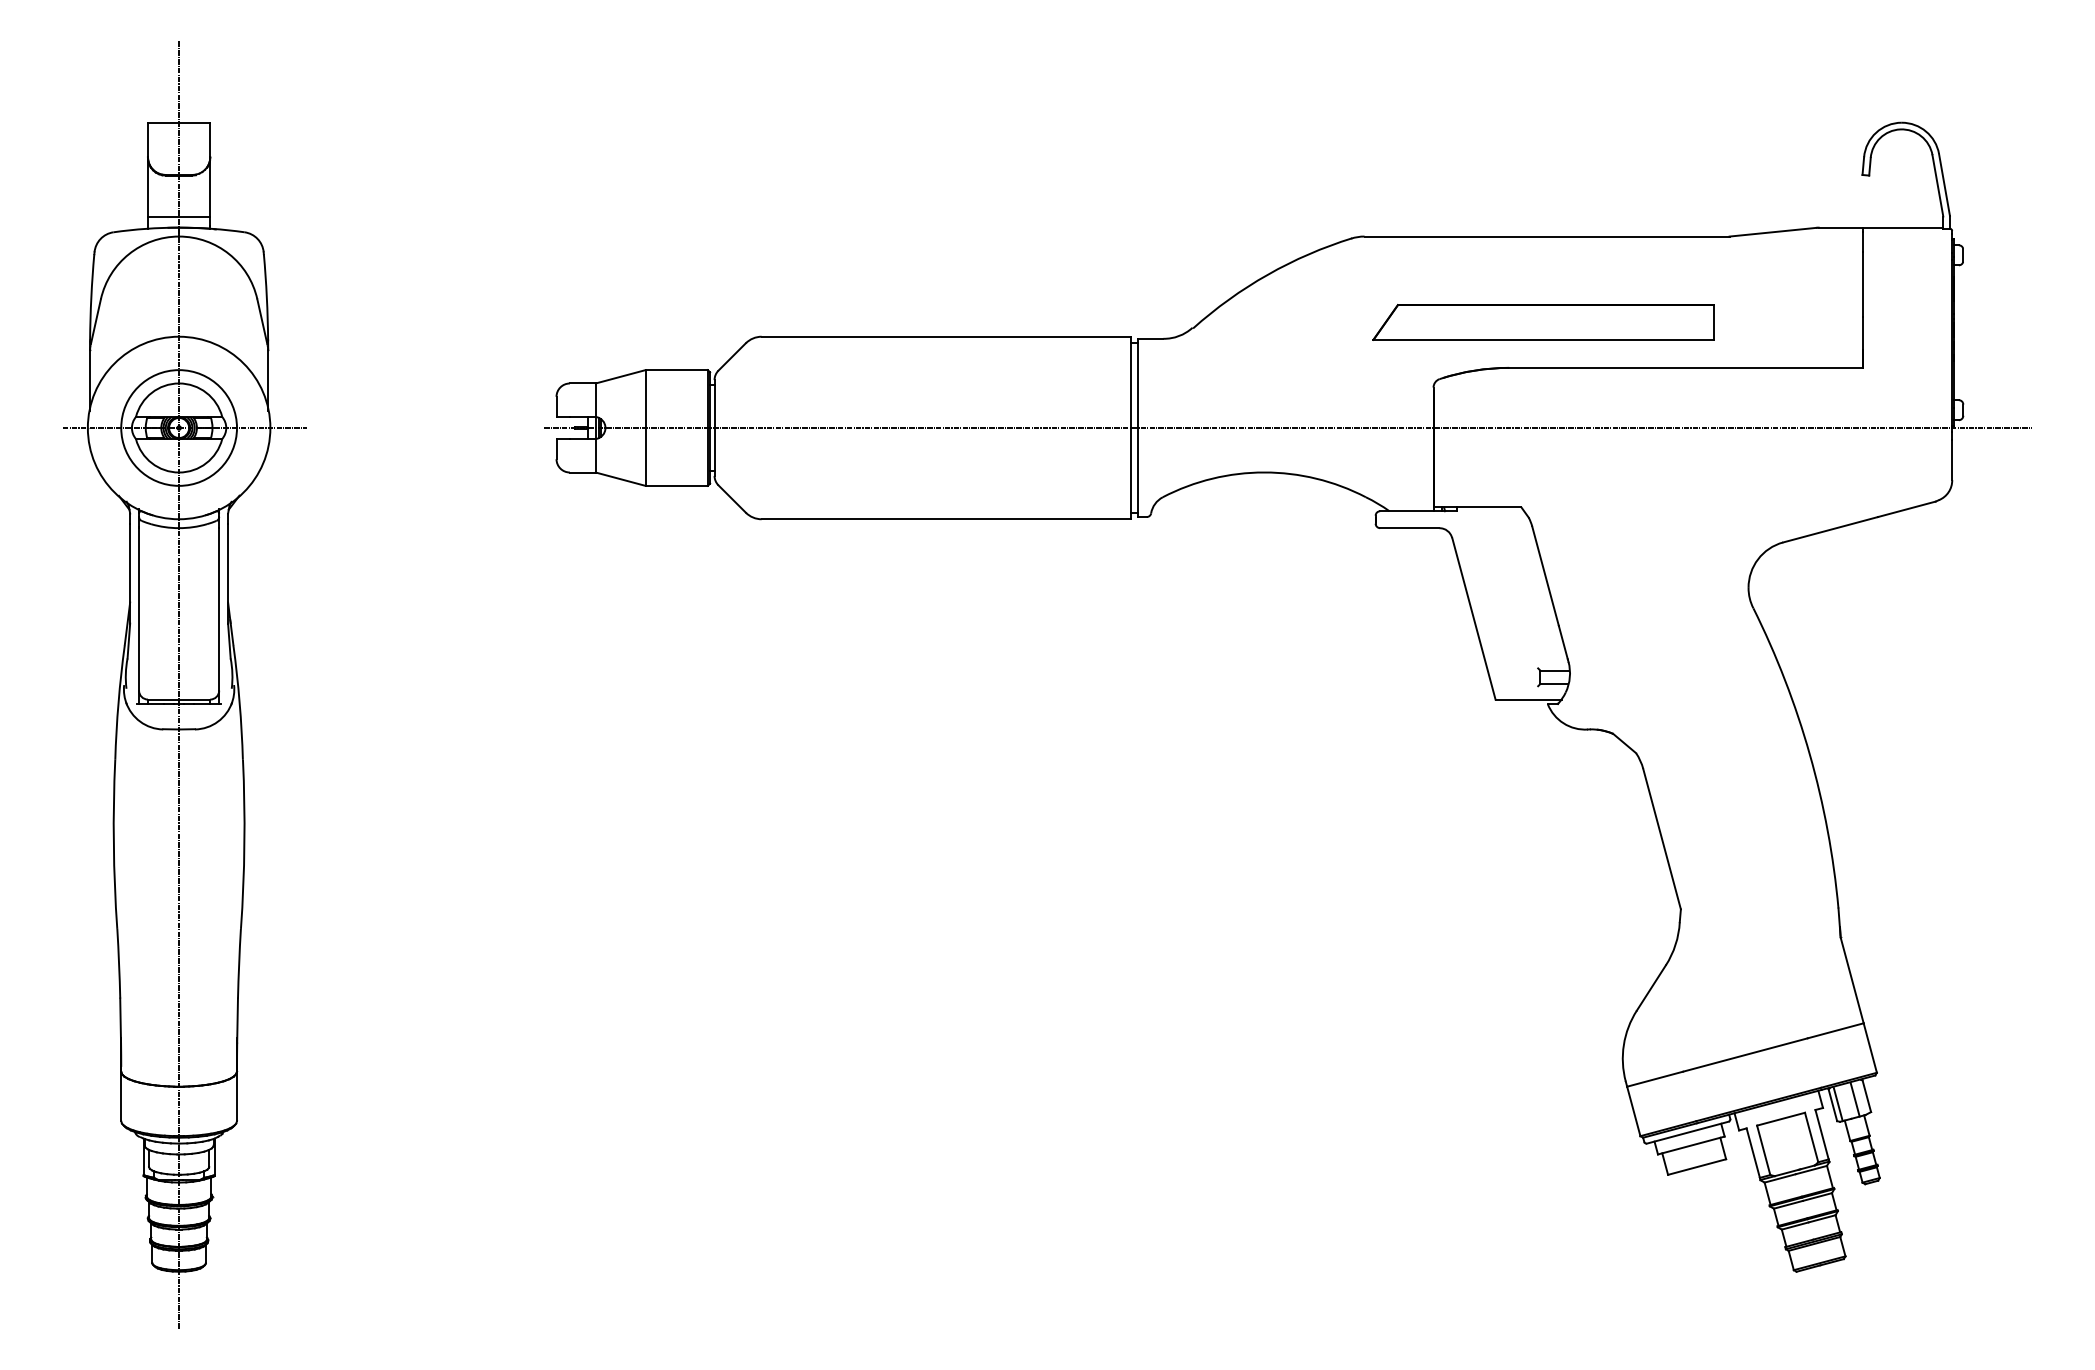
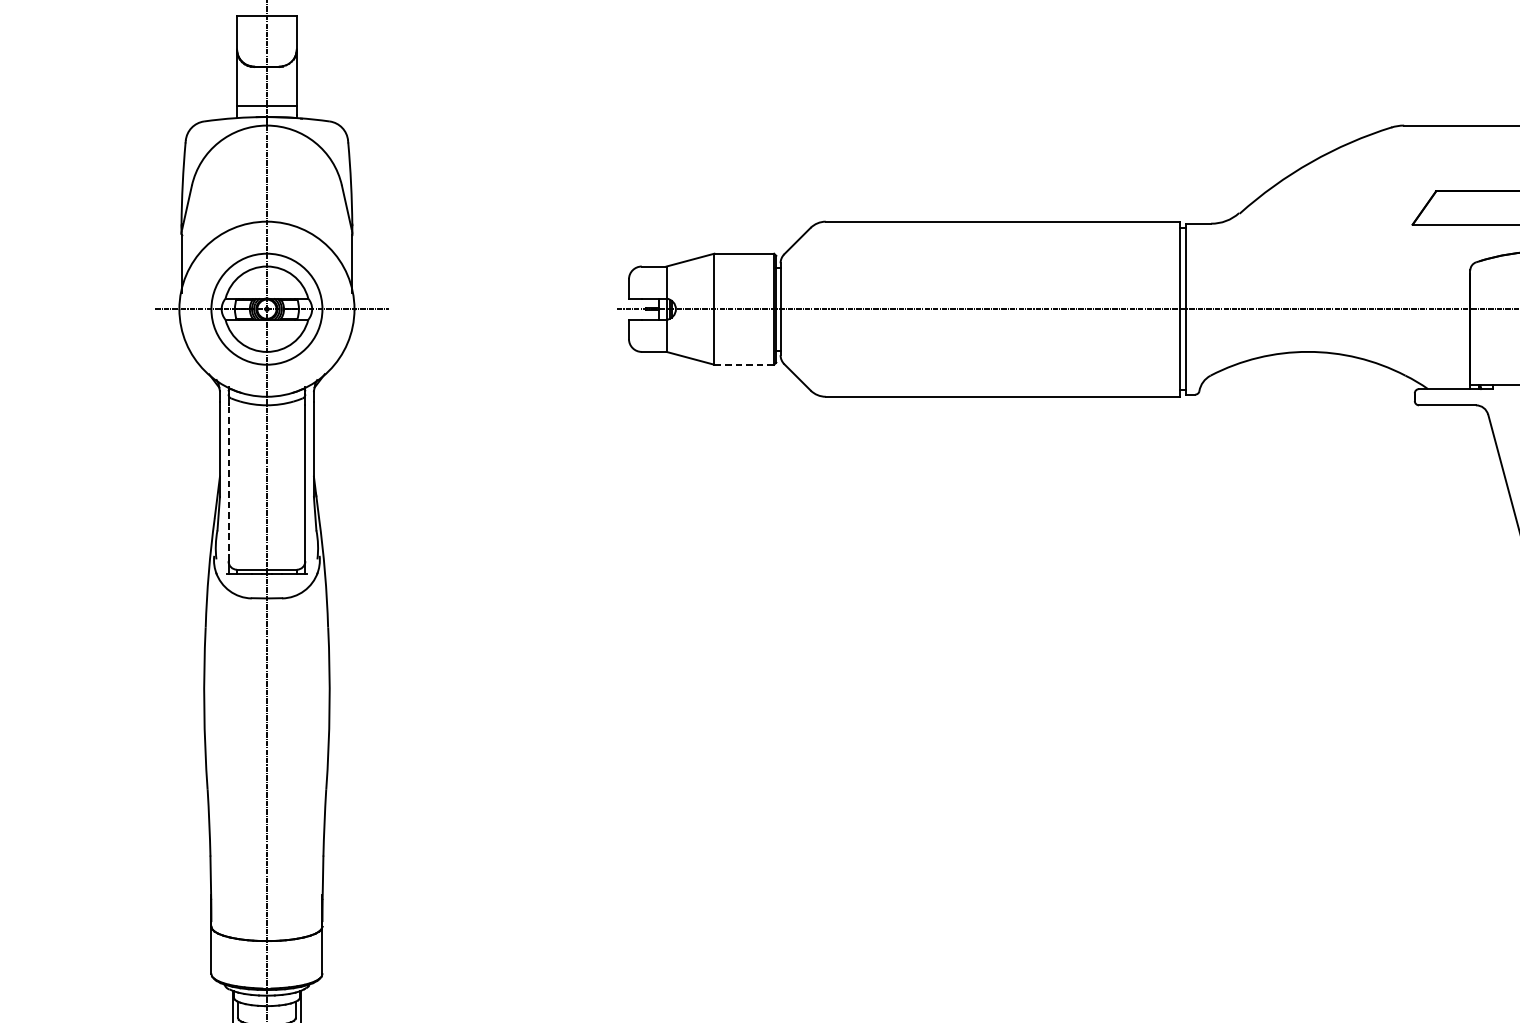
line: (677, 485) -> (745, 364), solid -> dashed
line: (139, 608) -> (228, 482), solid -> dashed

